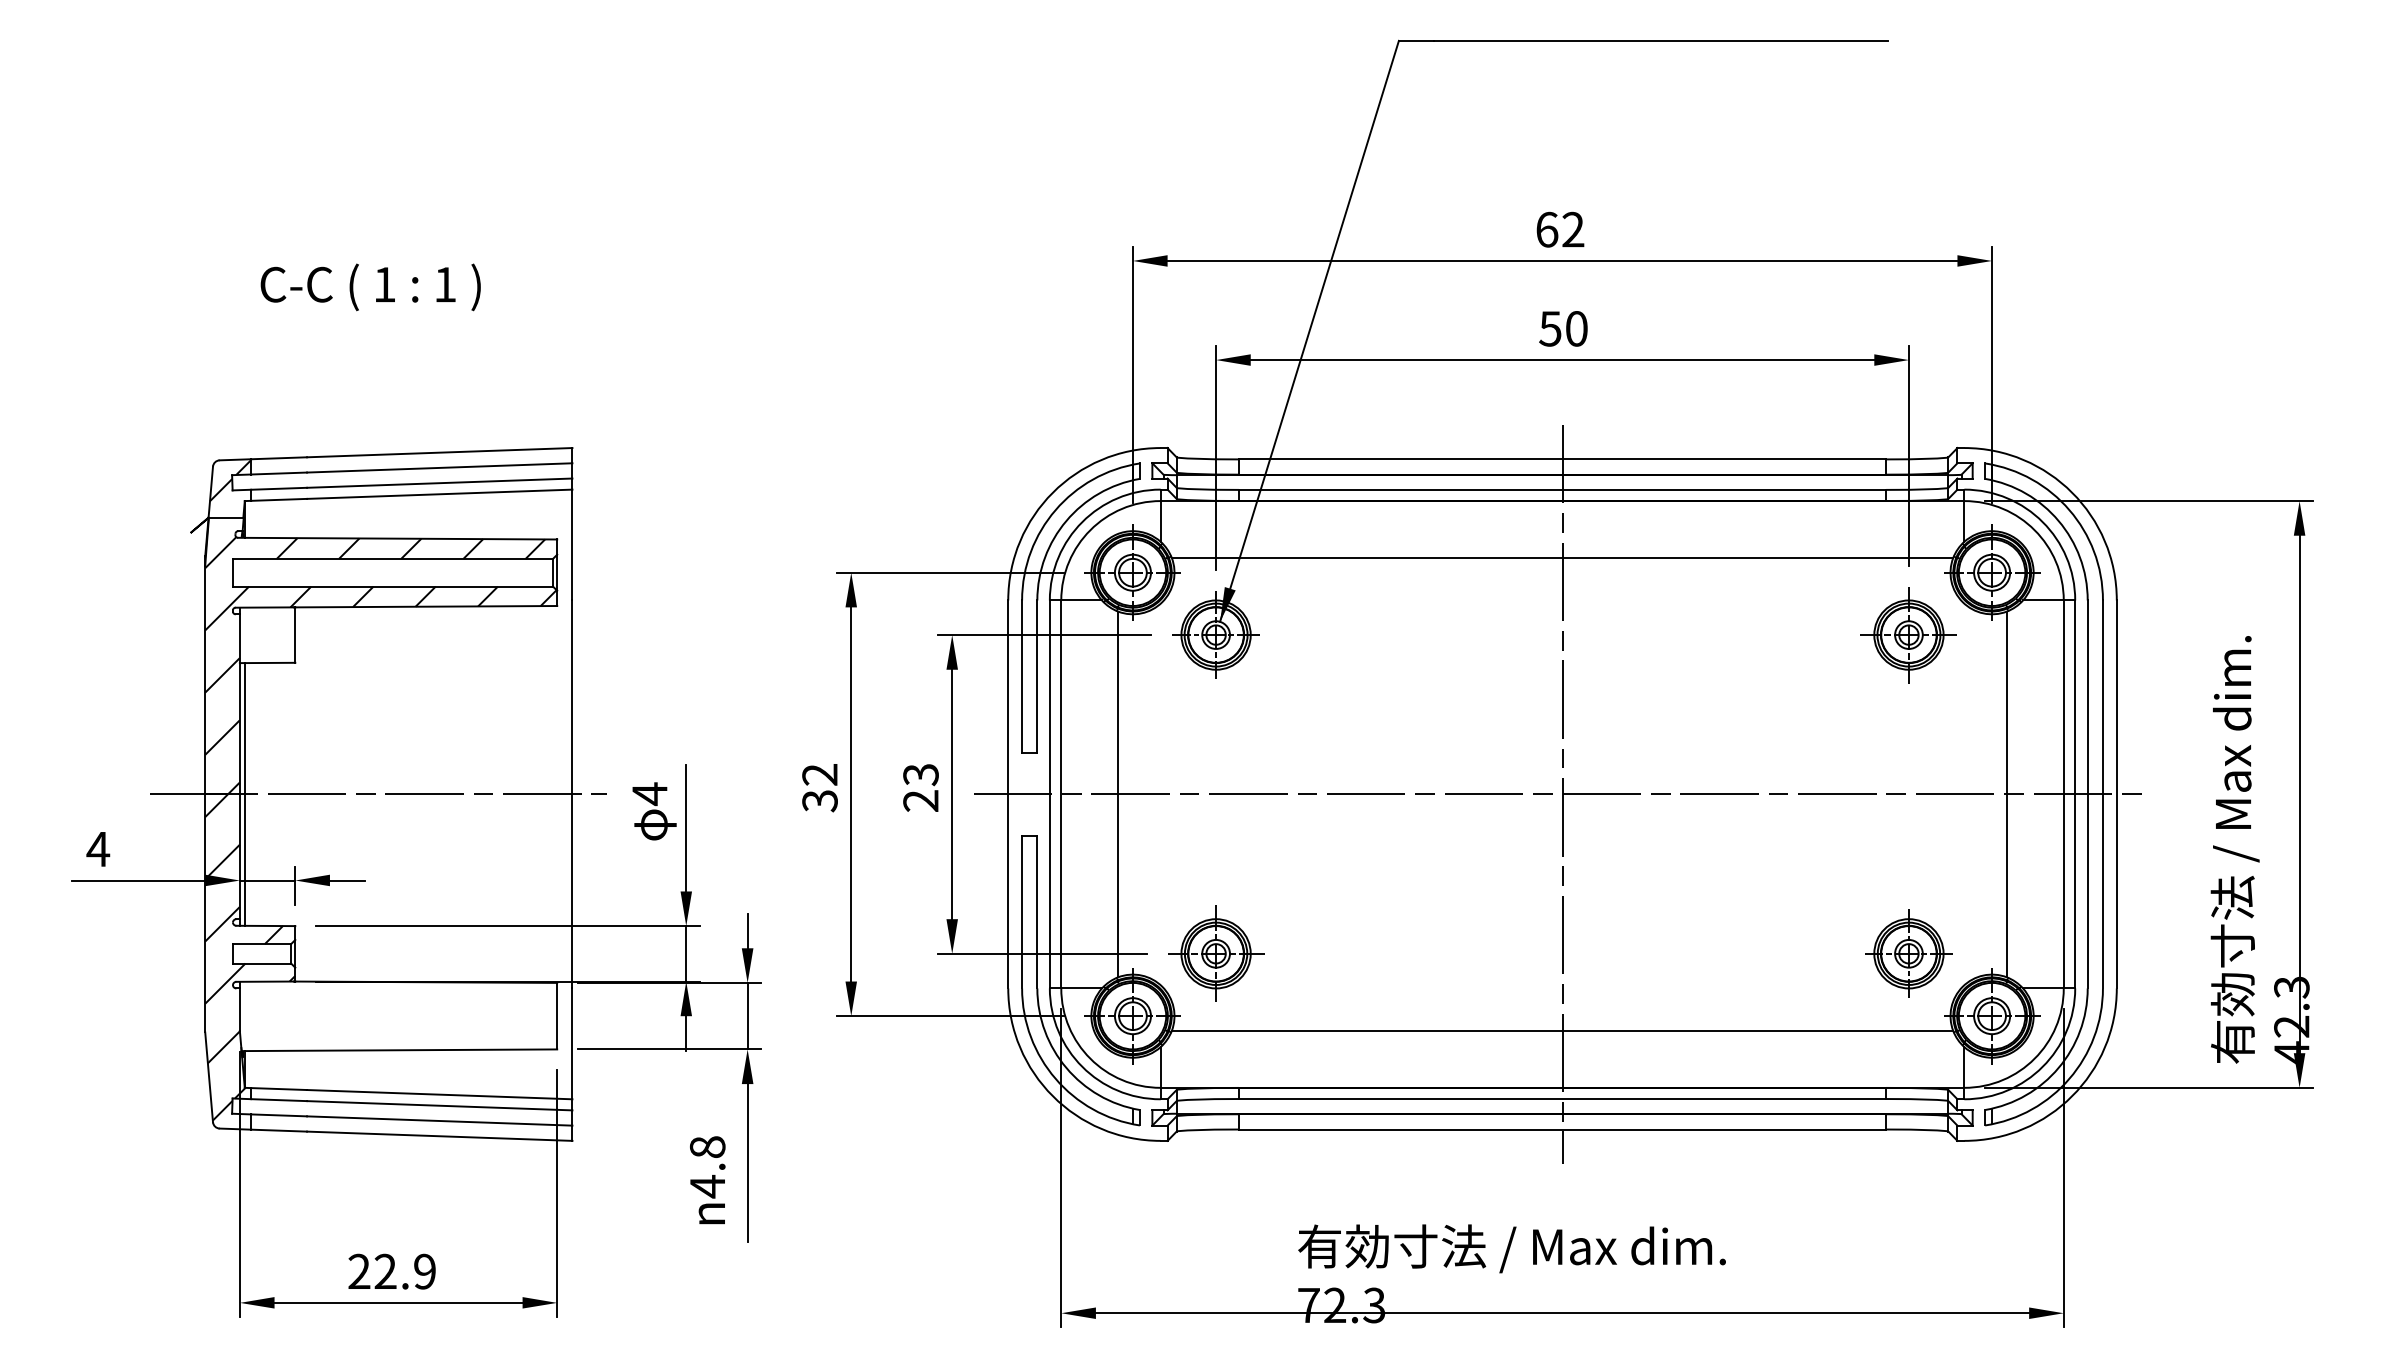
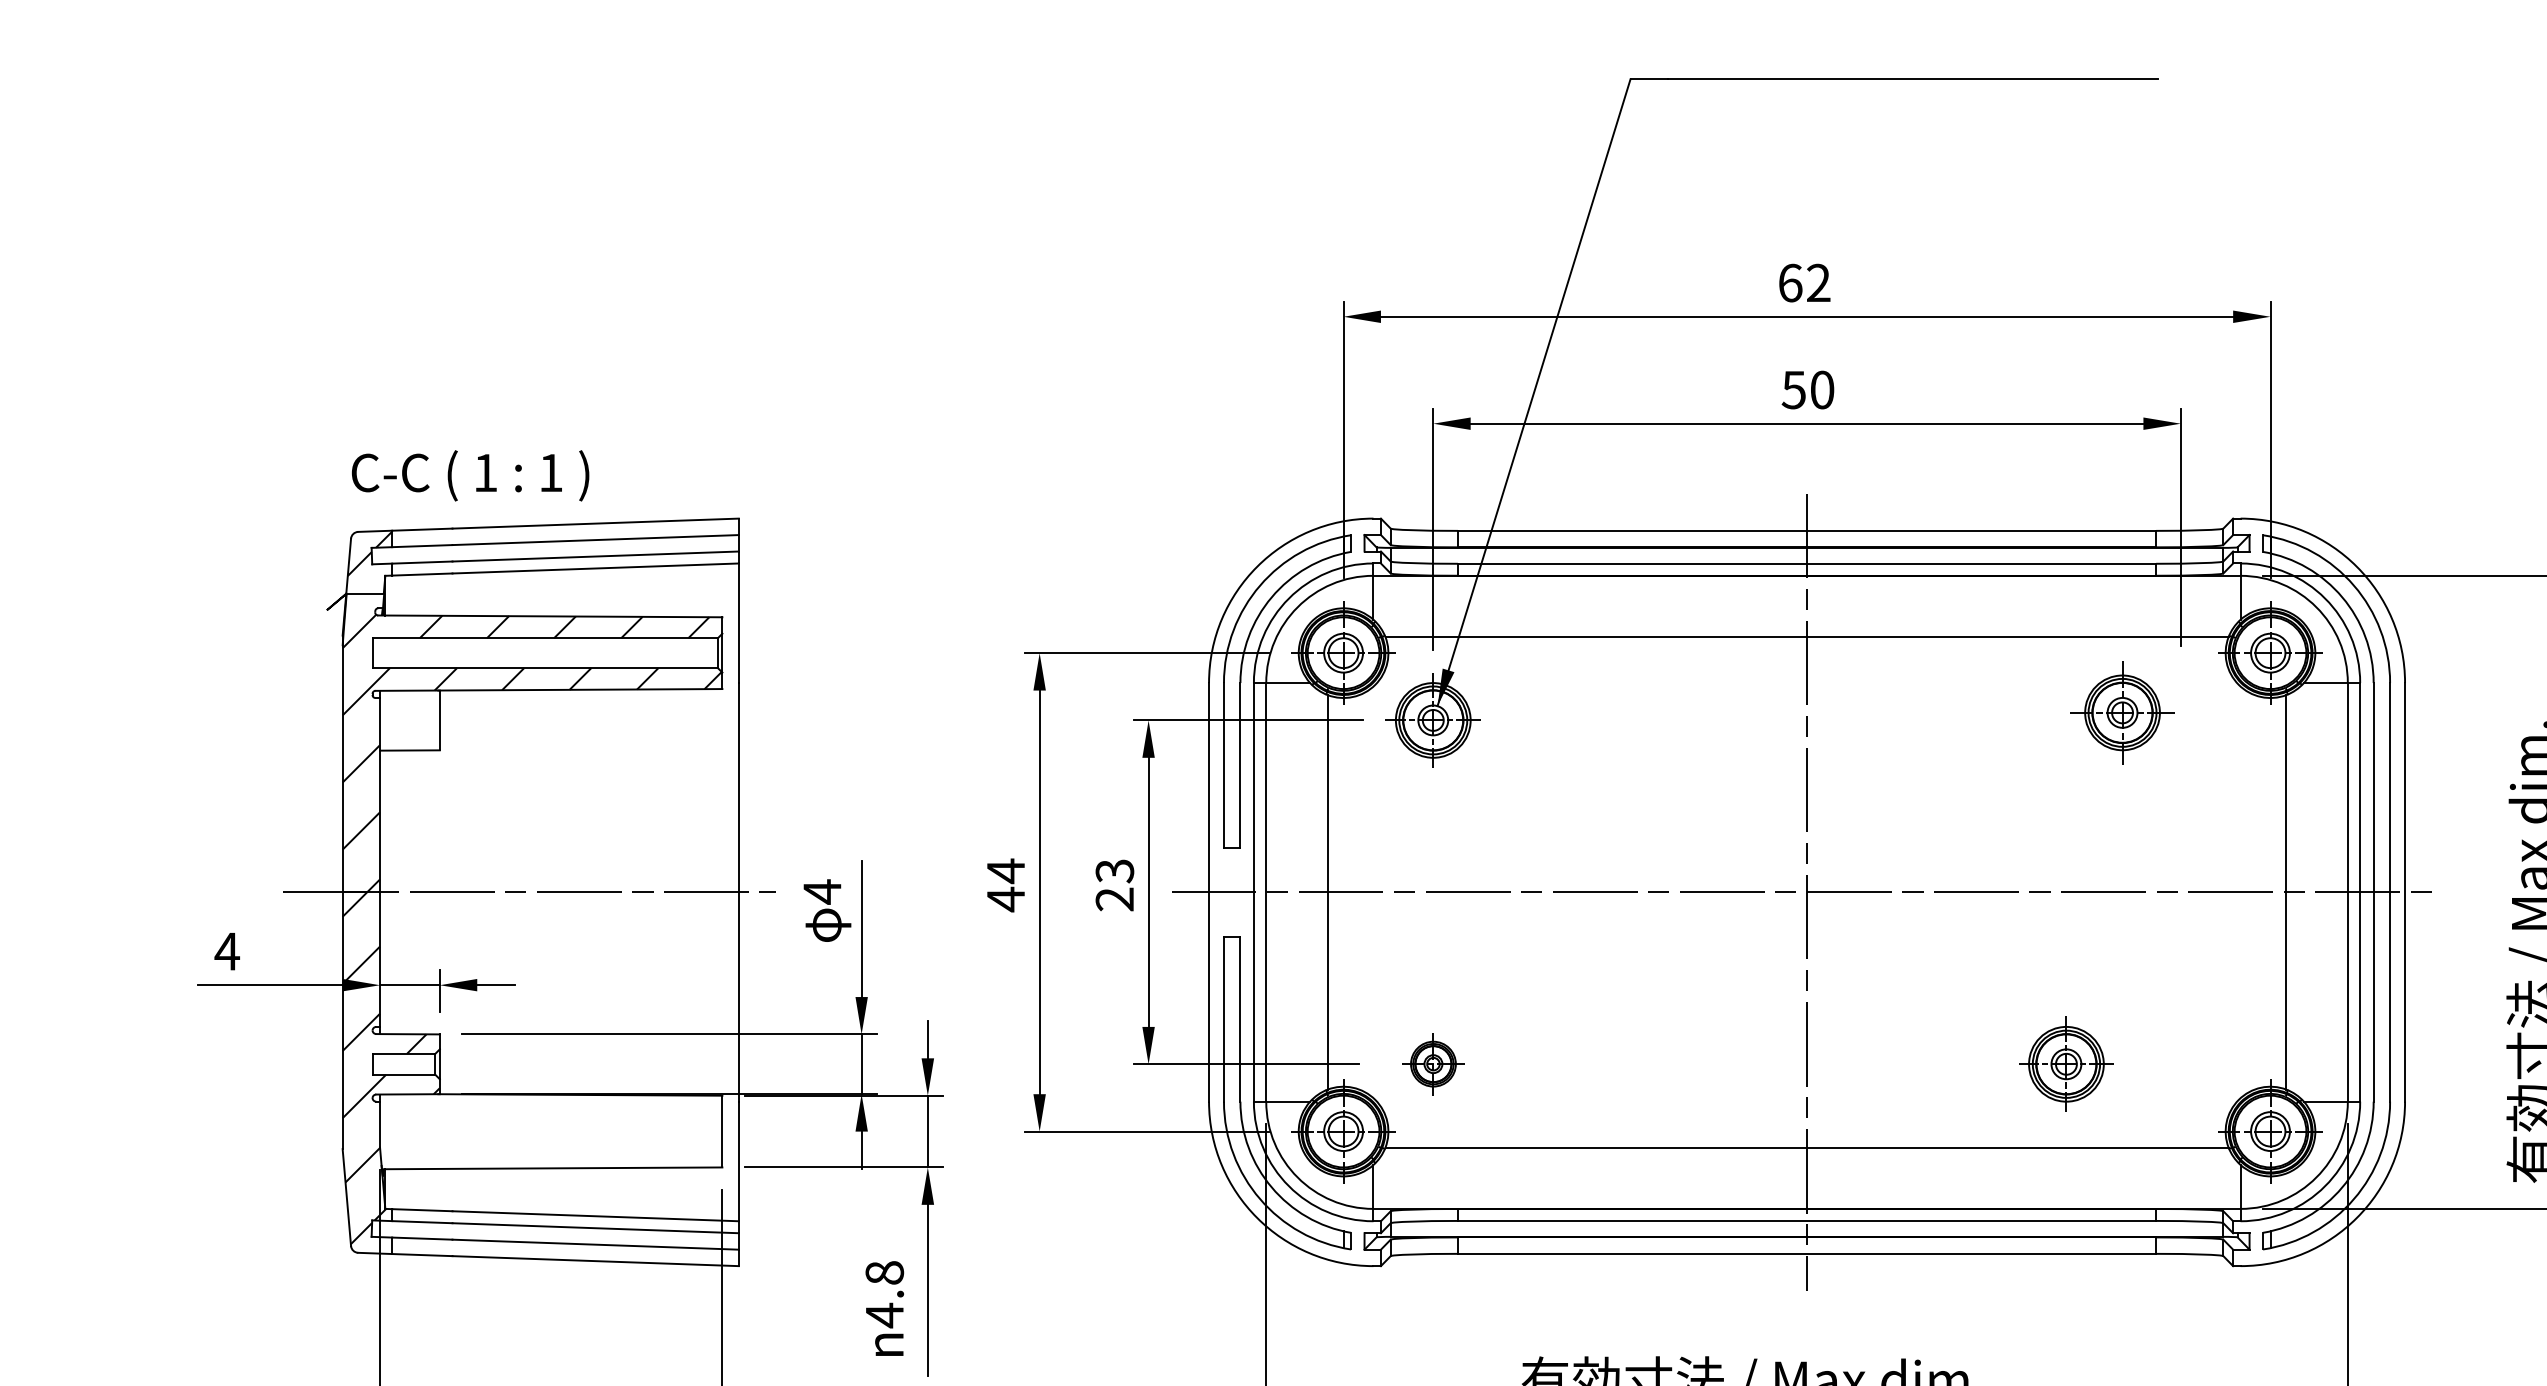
text: (370, 287) -> (470, 475), moved
part: (1908, 635) -> (2122, 713), moved
text: (819, 788) -> (1005, 885), 32 -> 44
line: (244, 794) -> (385, 892), removed
part: (1216, 953) -> (1433, 1063), size x0.6
part: (1908, 953) -> (2065, 1063), moved

